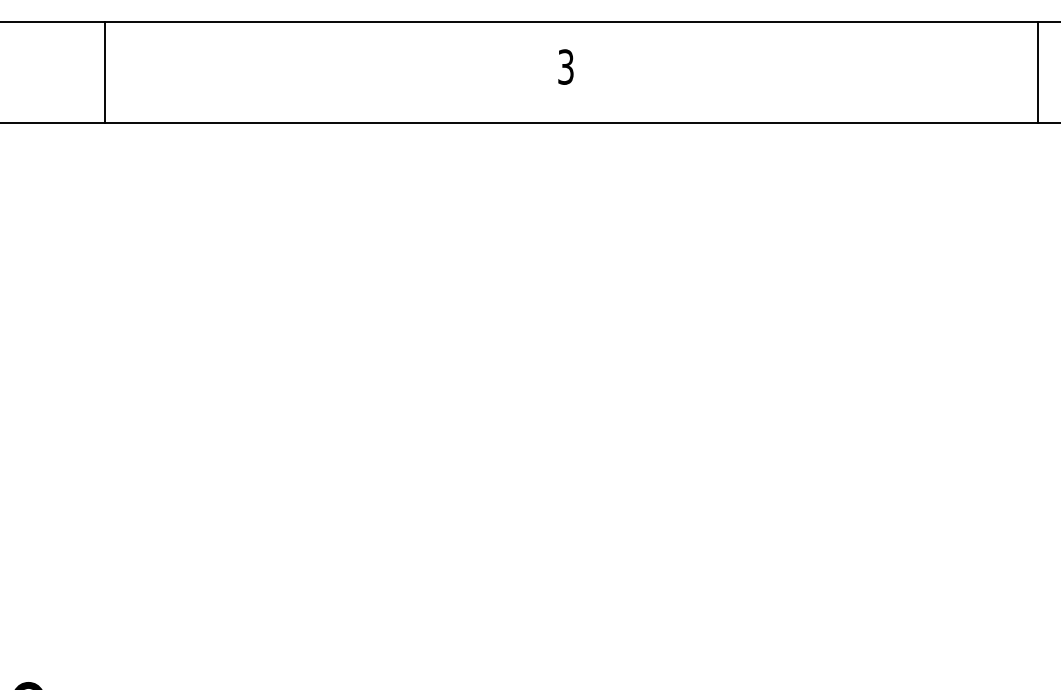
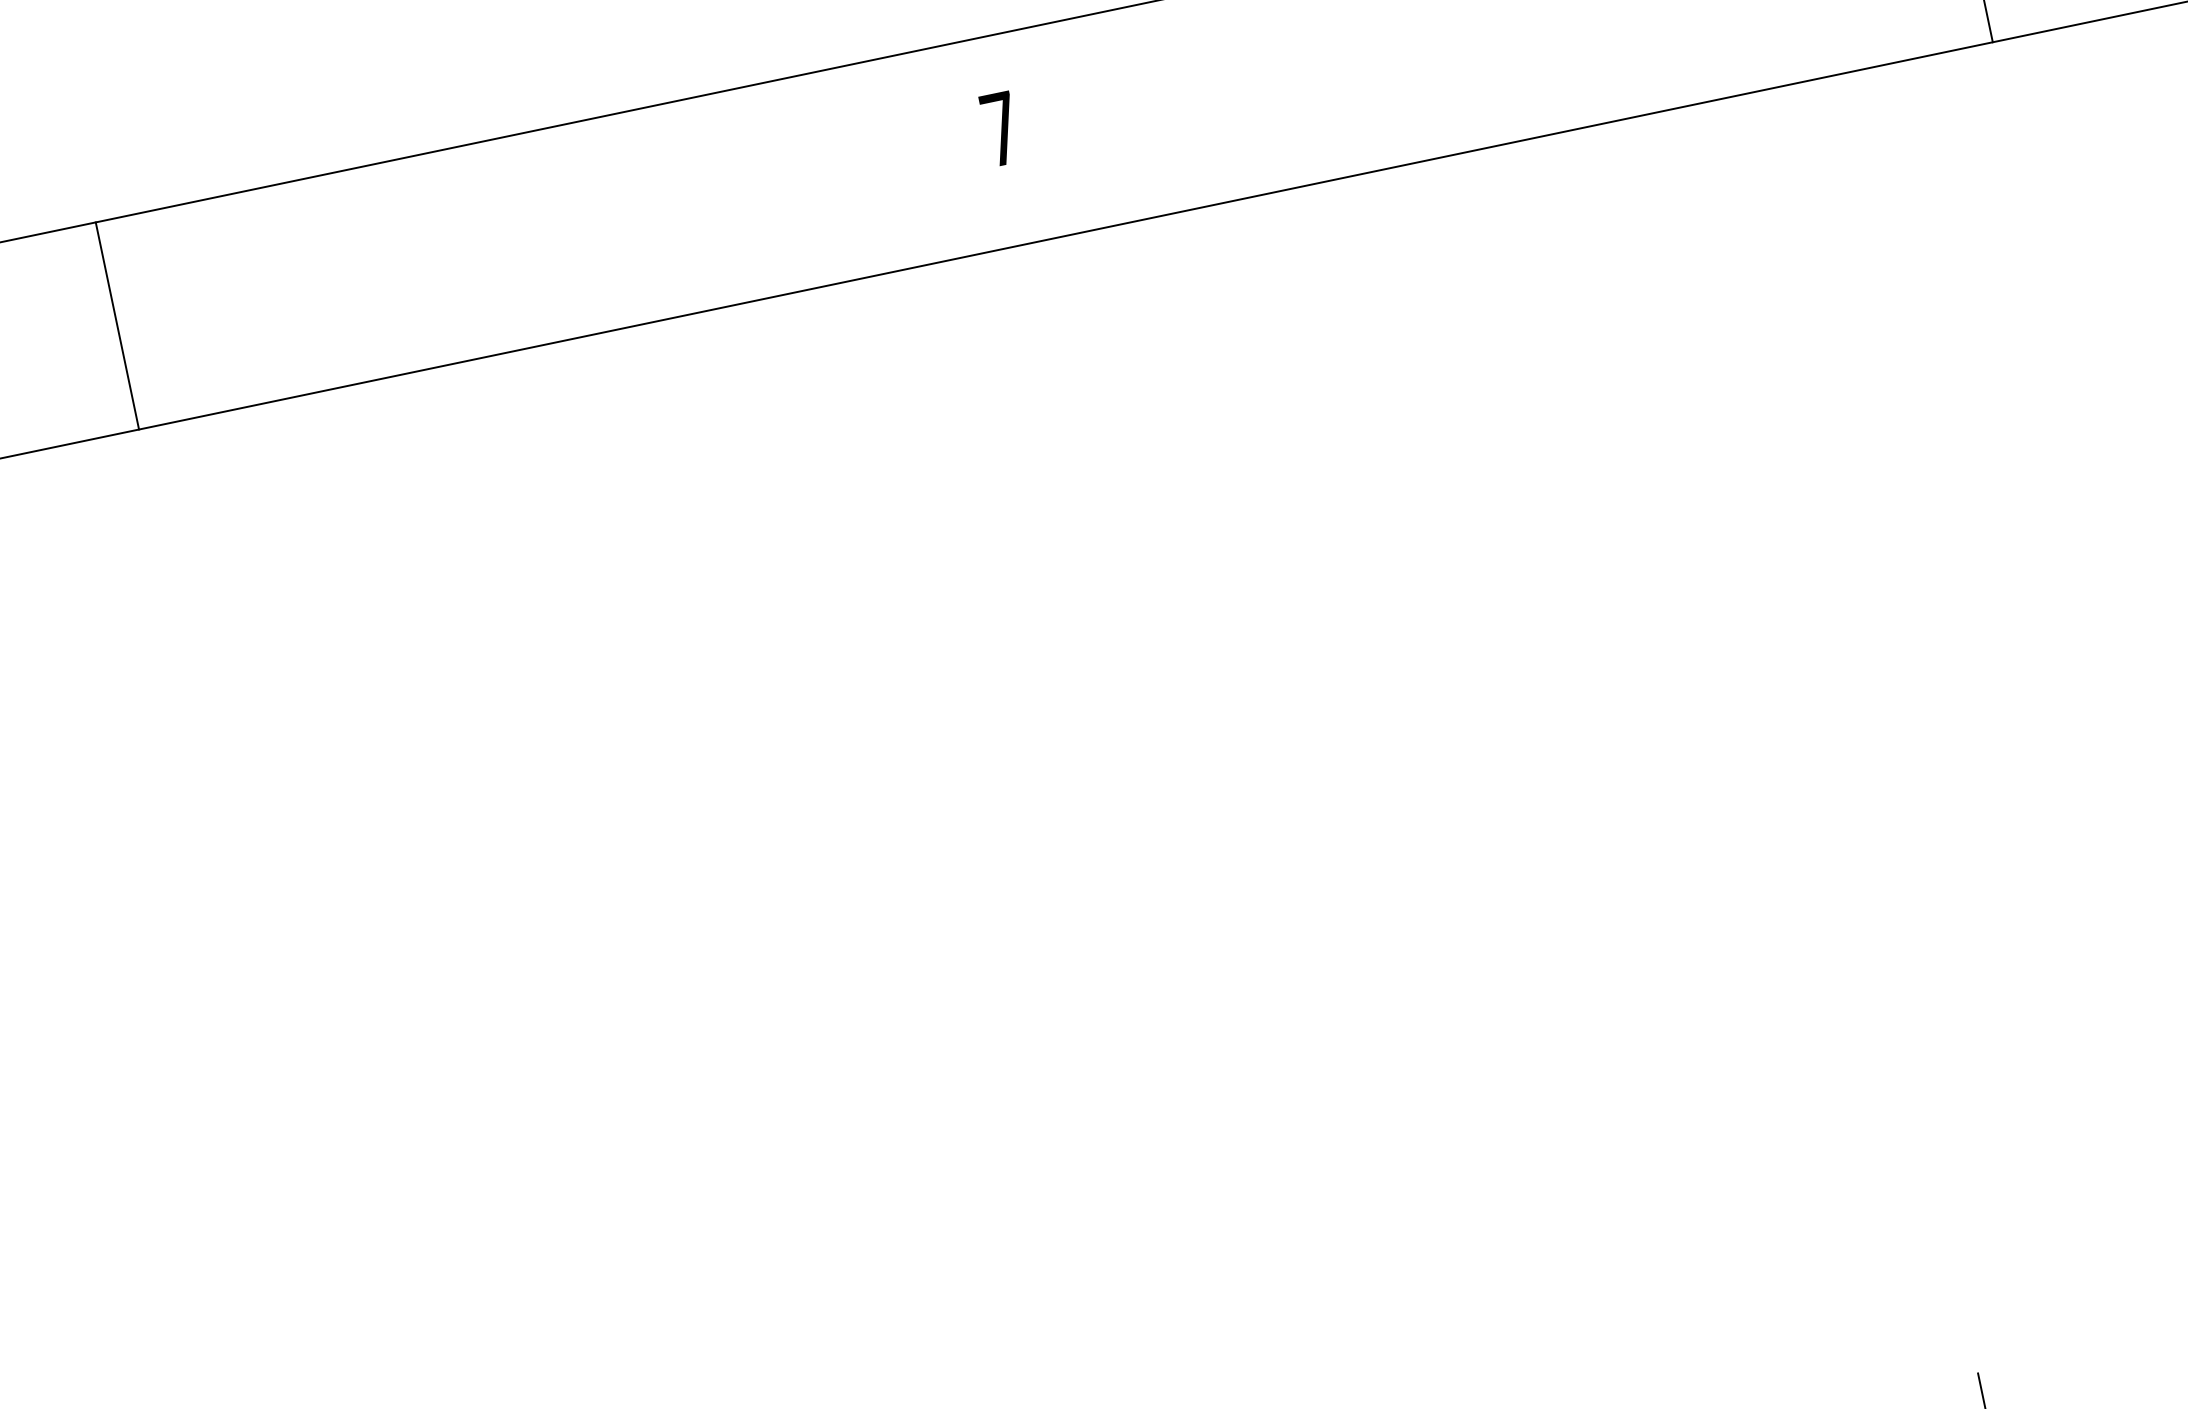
text: (565, 66) -> (999, 128), 3 -> 7
line: (105, 72) -> (118, 325), moved

